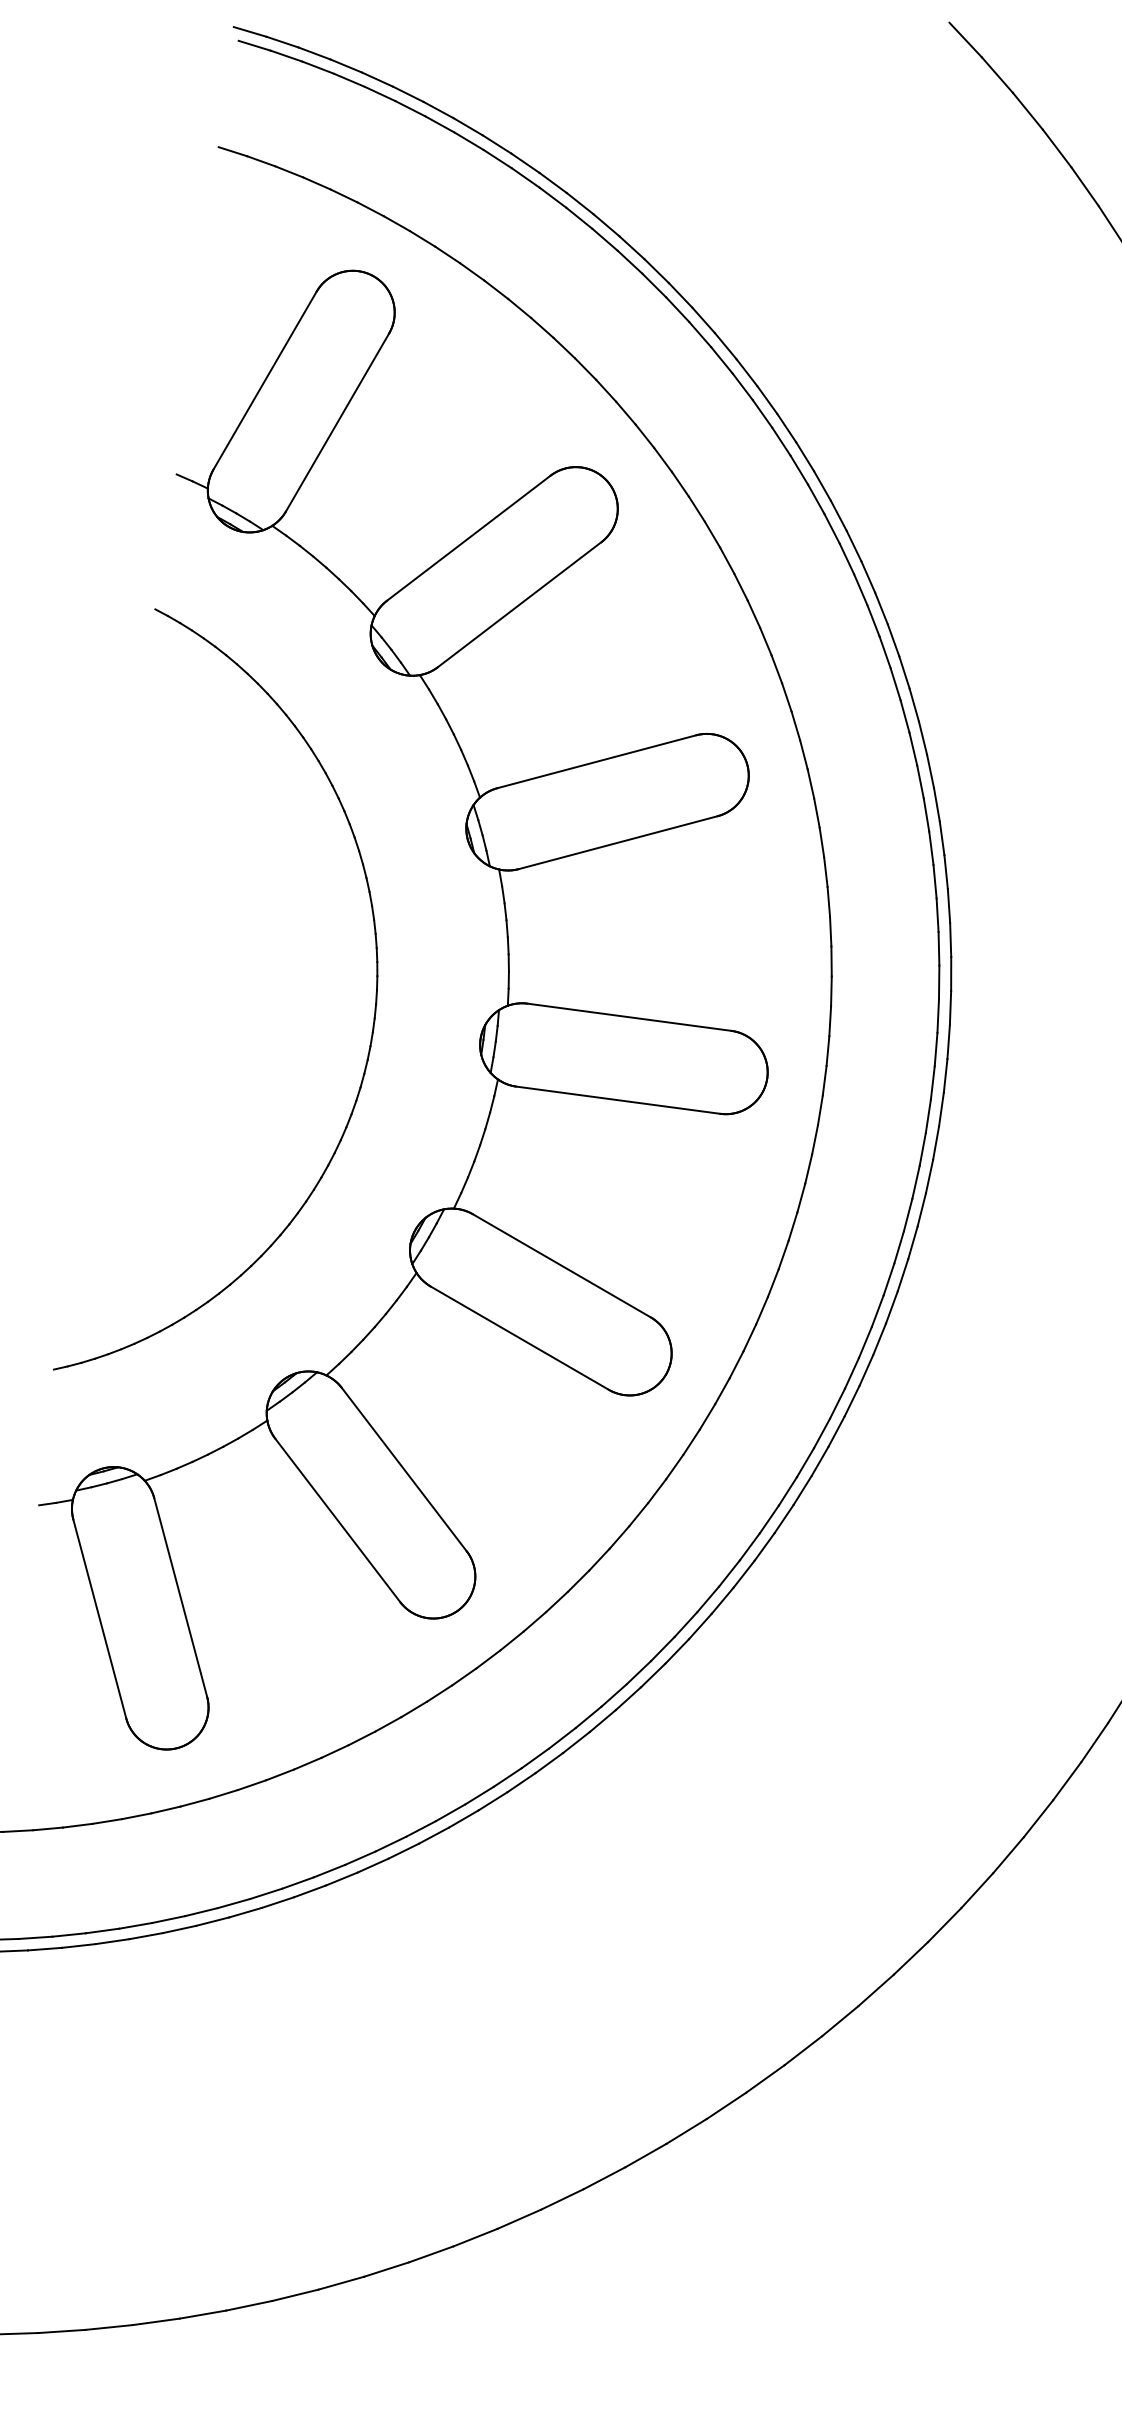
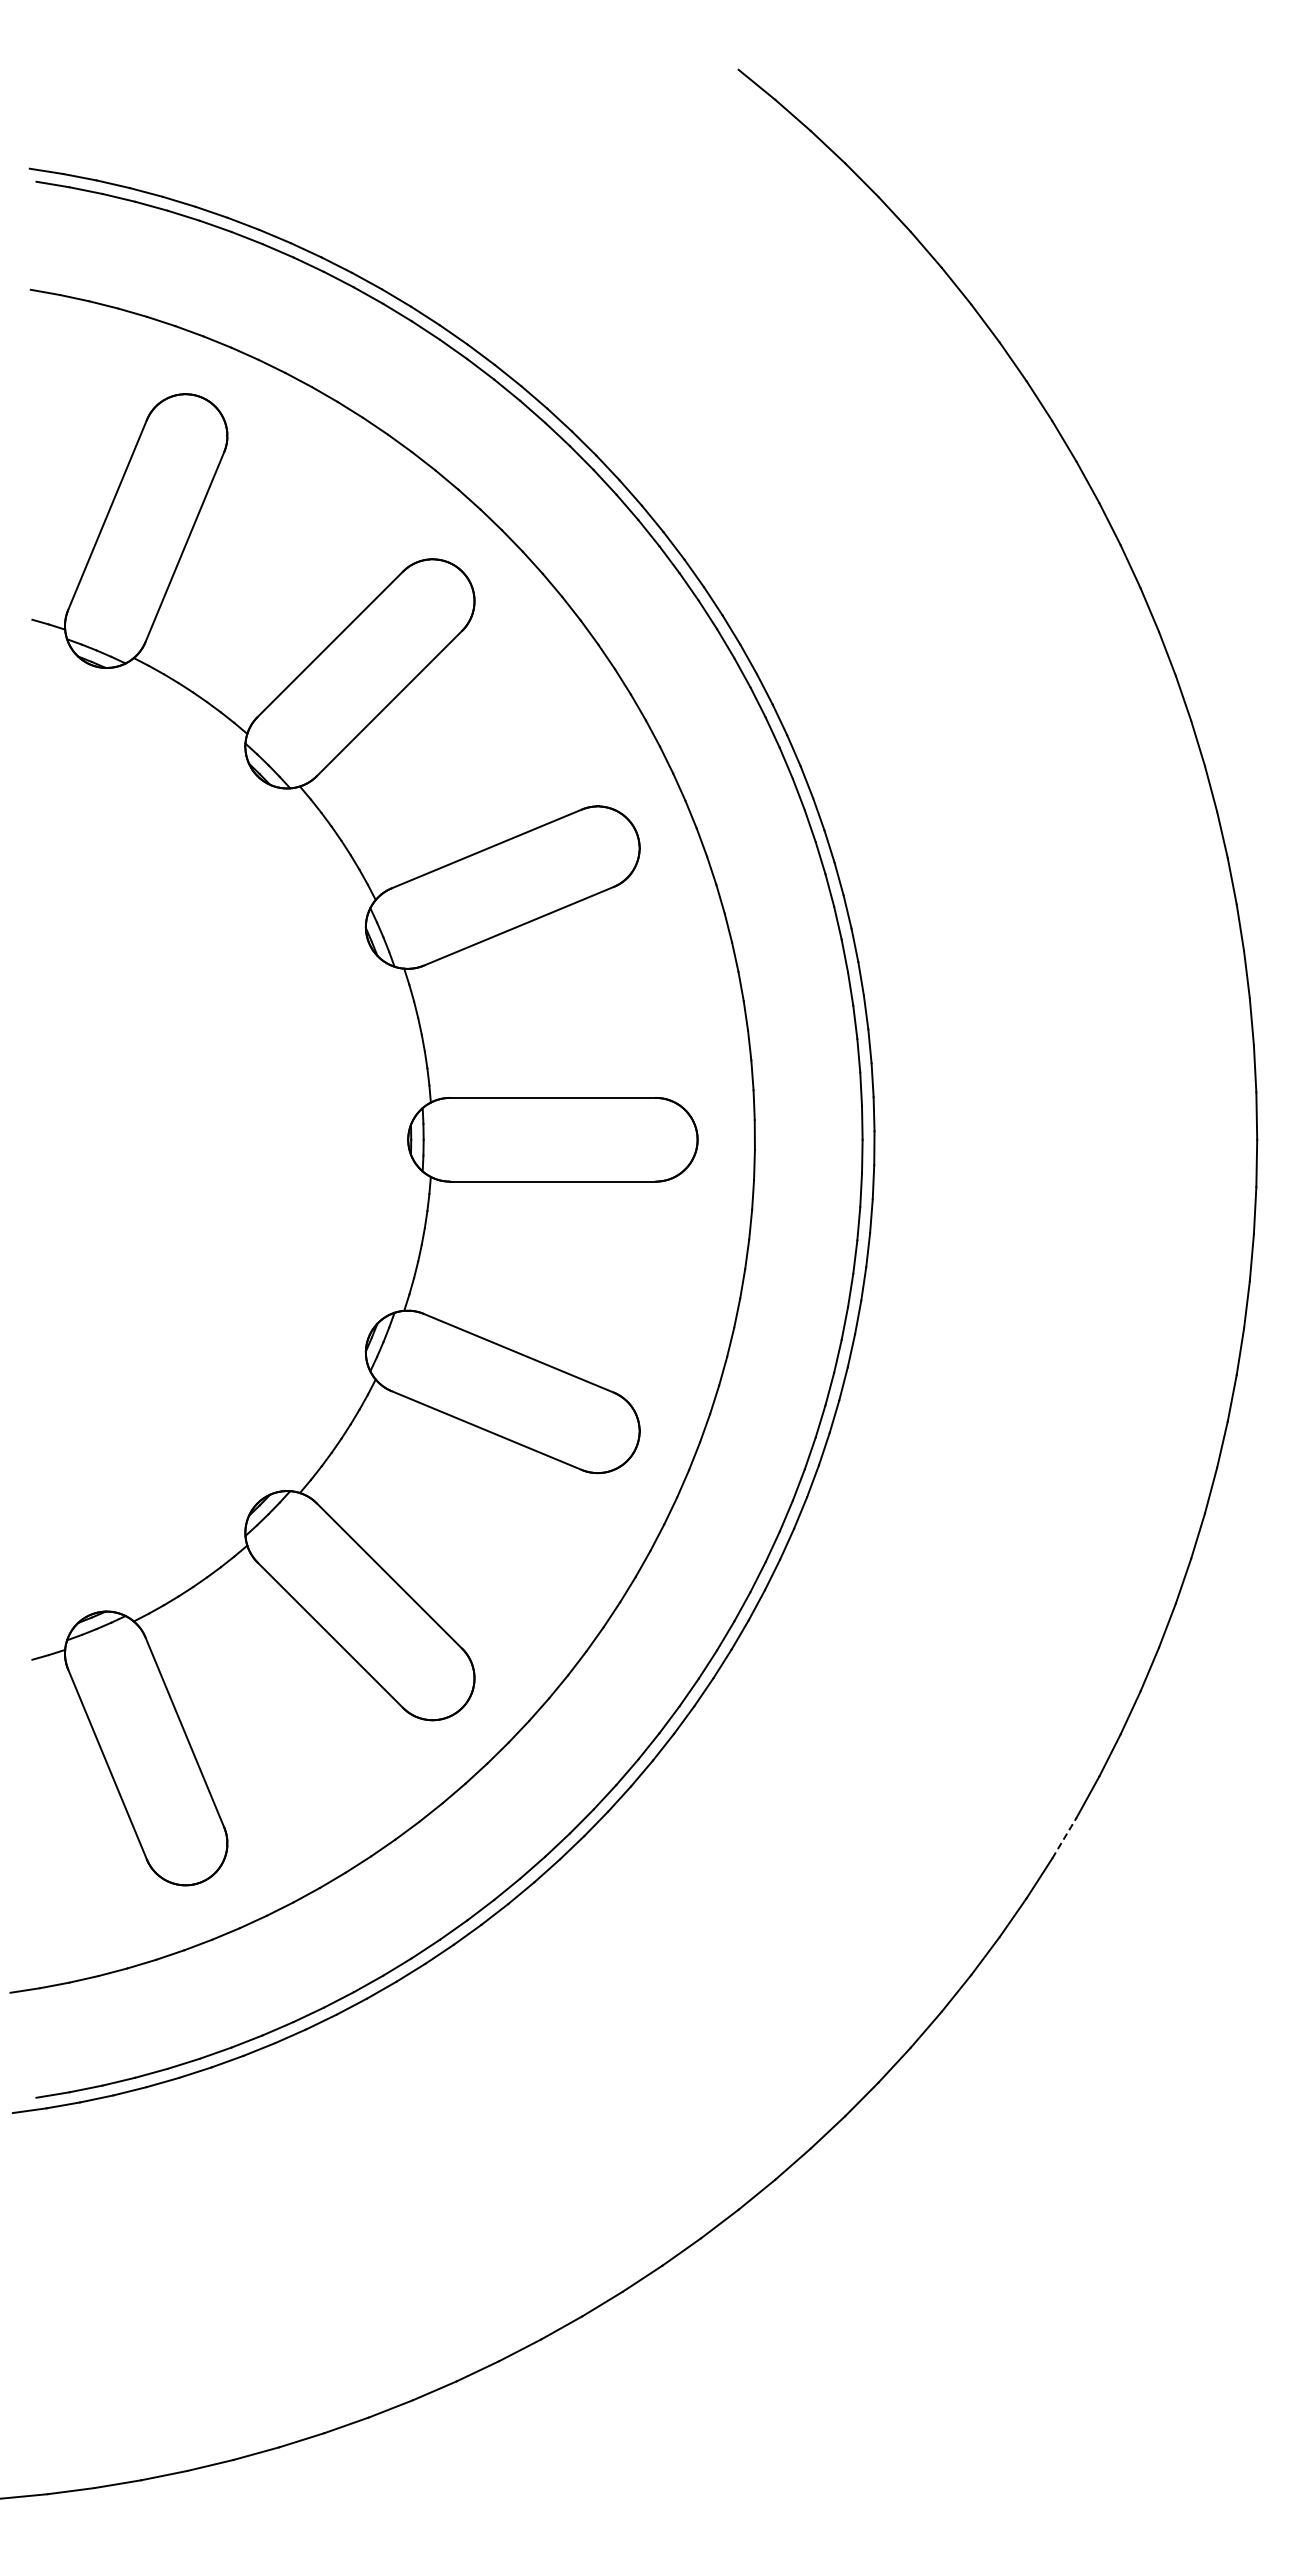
part: (373, 1019) -> (299, 1133), removed
line: (1038, 1818) -> (1064, 1838), solid -> dashed

